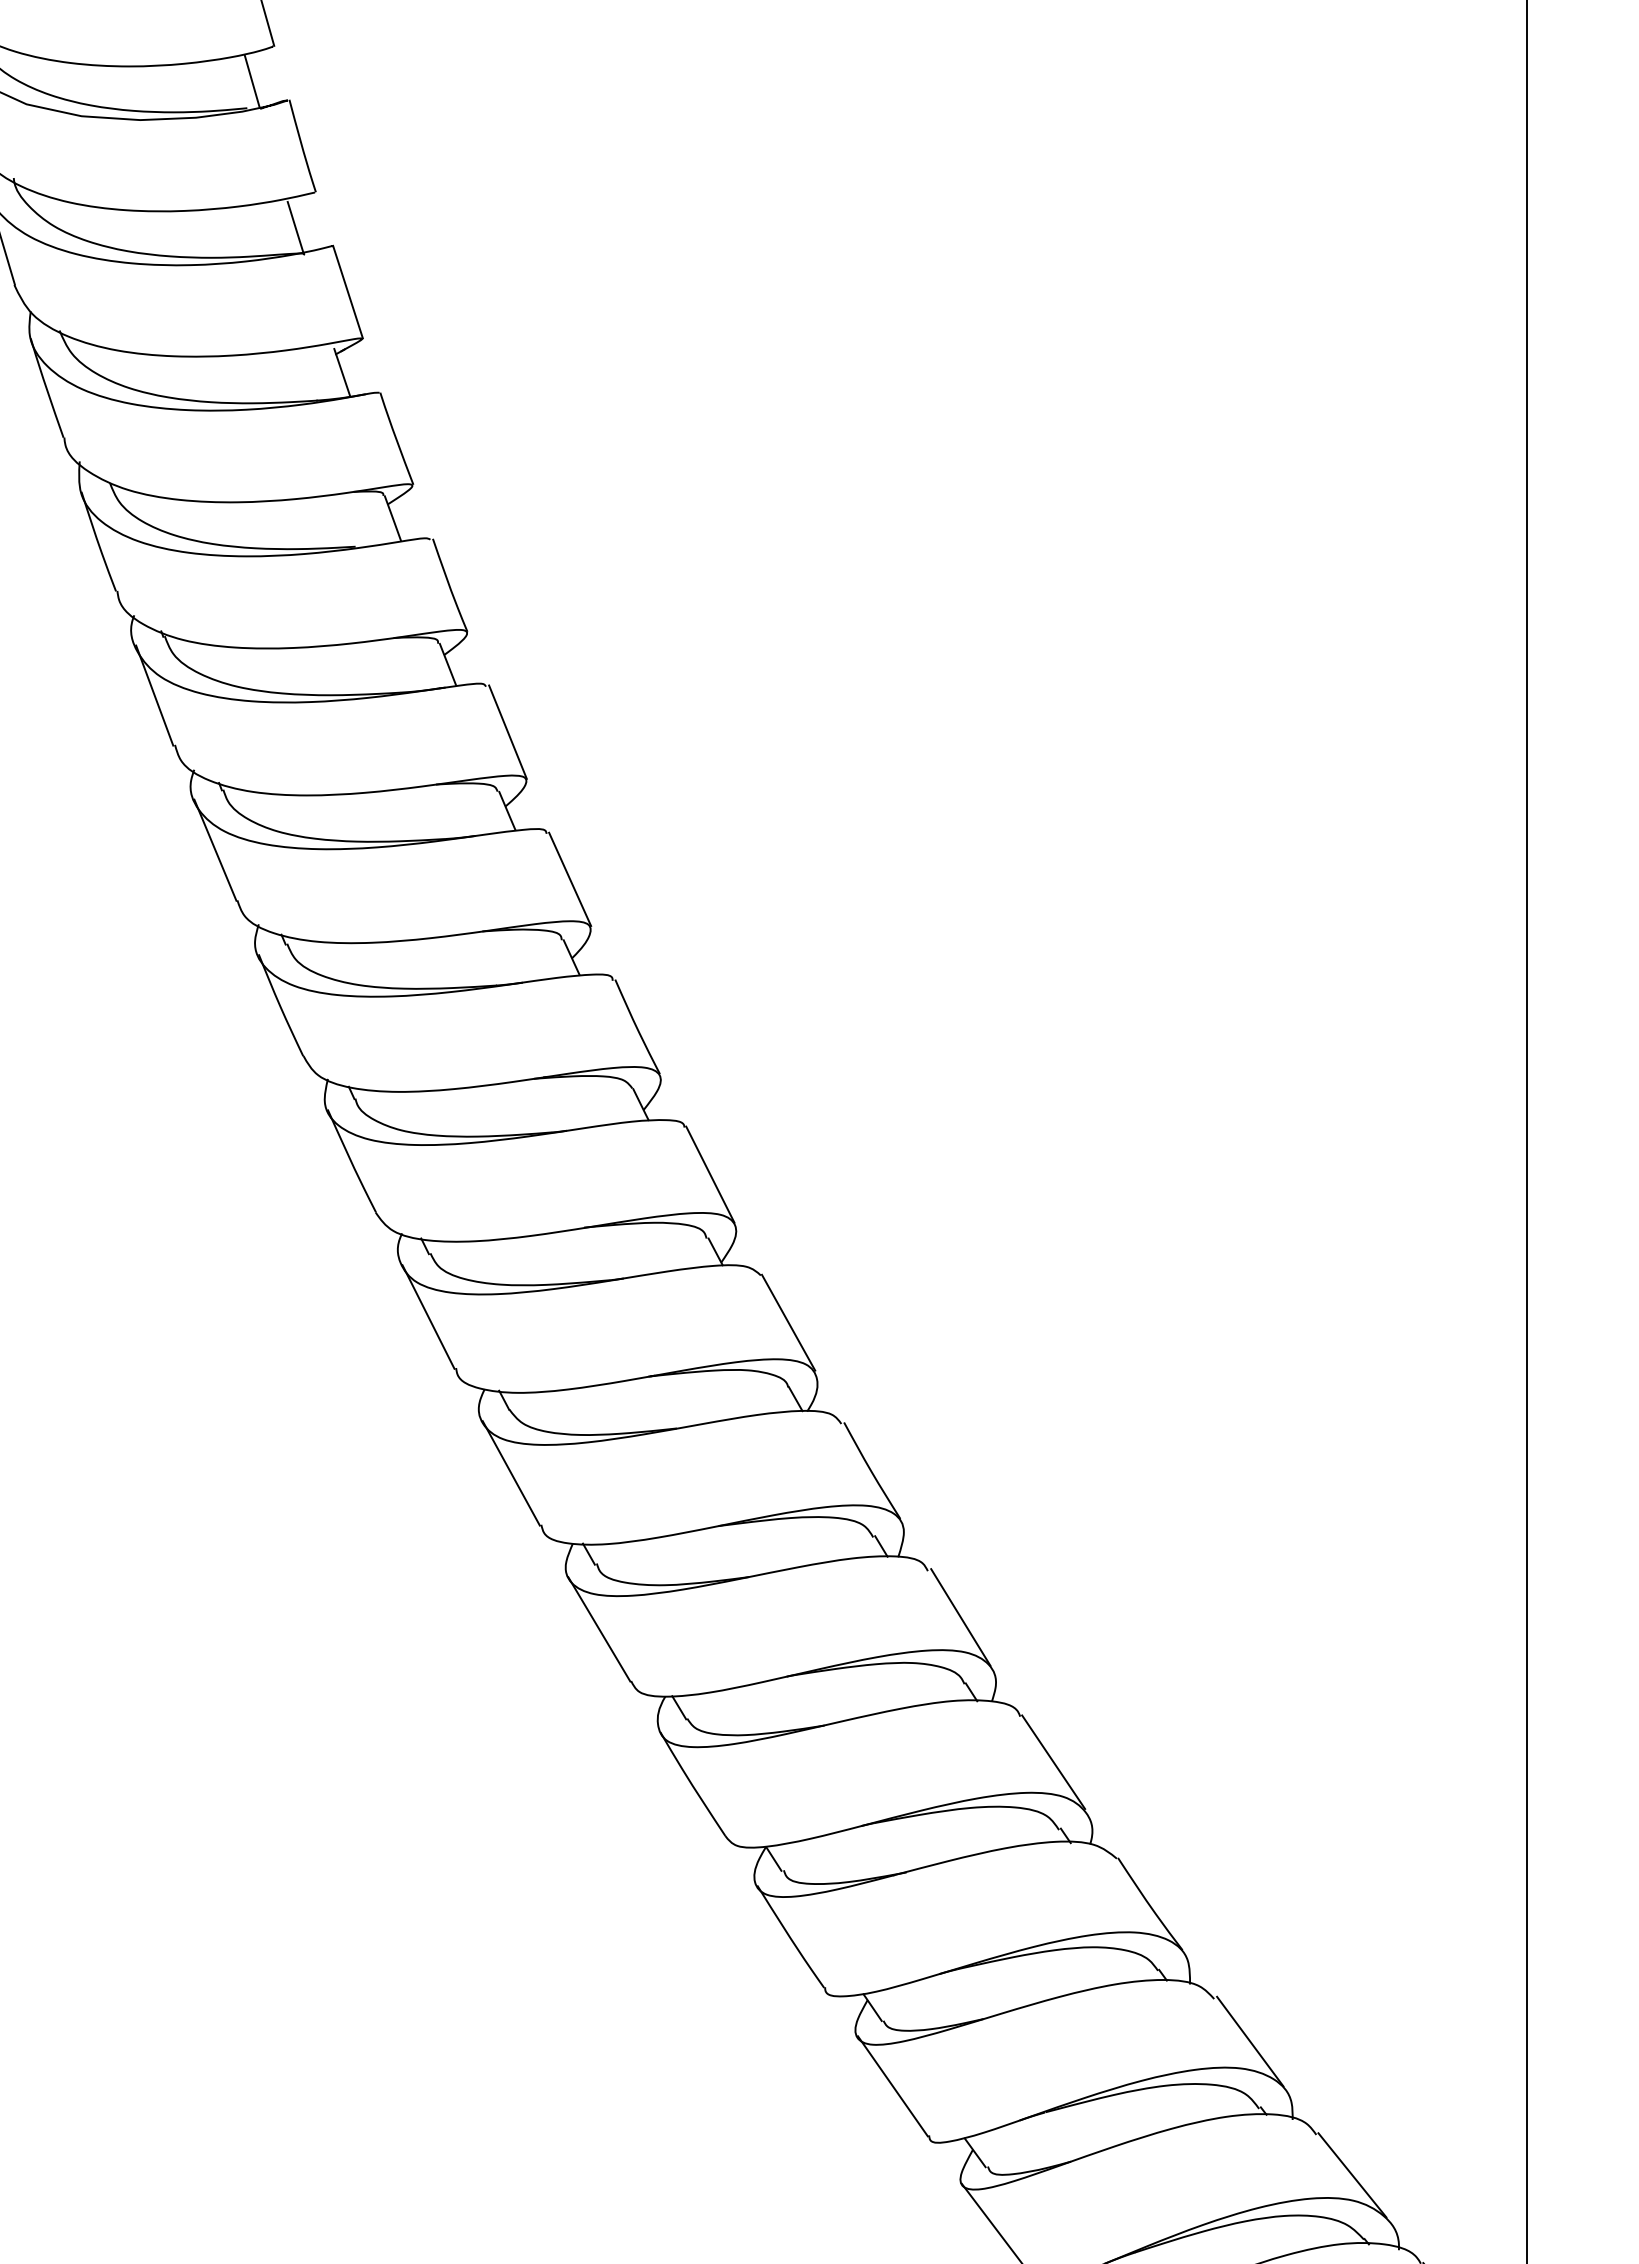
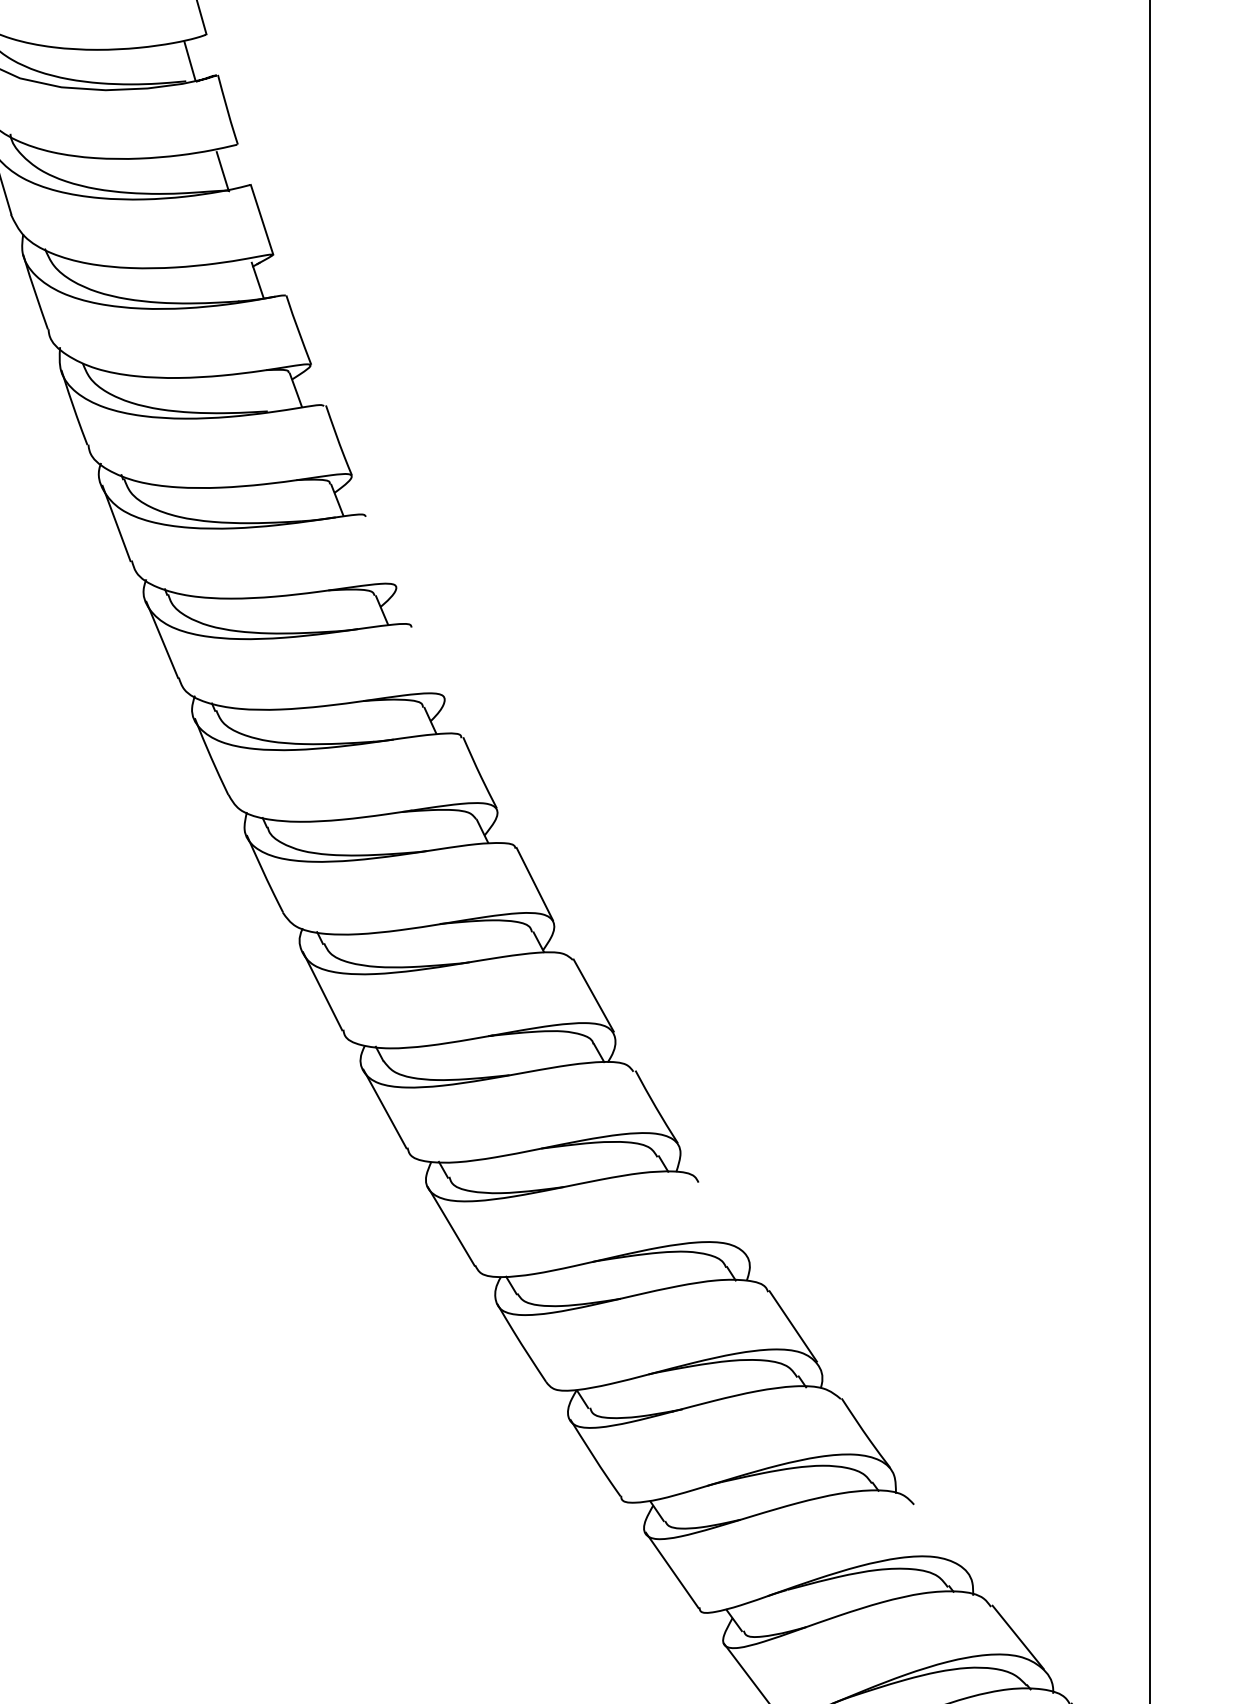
line: (507, 731) -> (382, 550), removed
line: (570, 879) -> (429, 661), removed
line: (960, 1617) -> (723, 1217), removed
line: (1250, 2041) -> (941, 1536), removed

